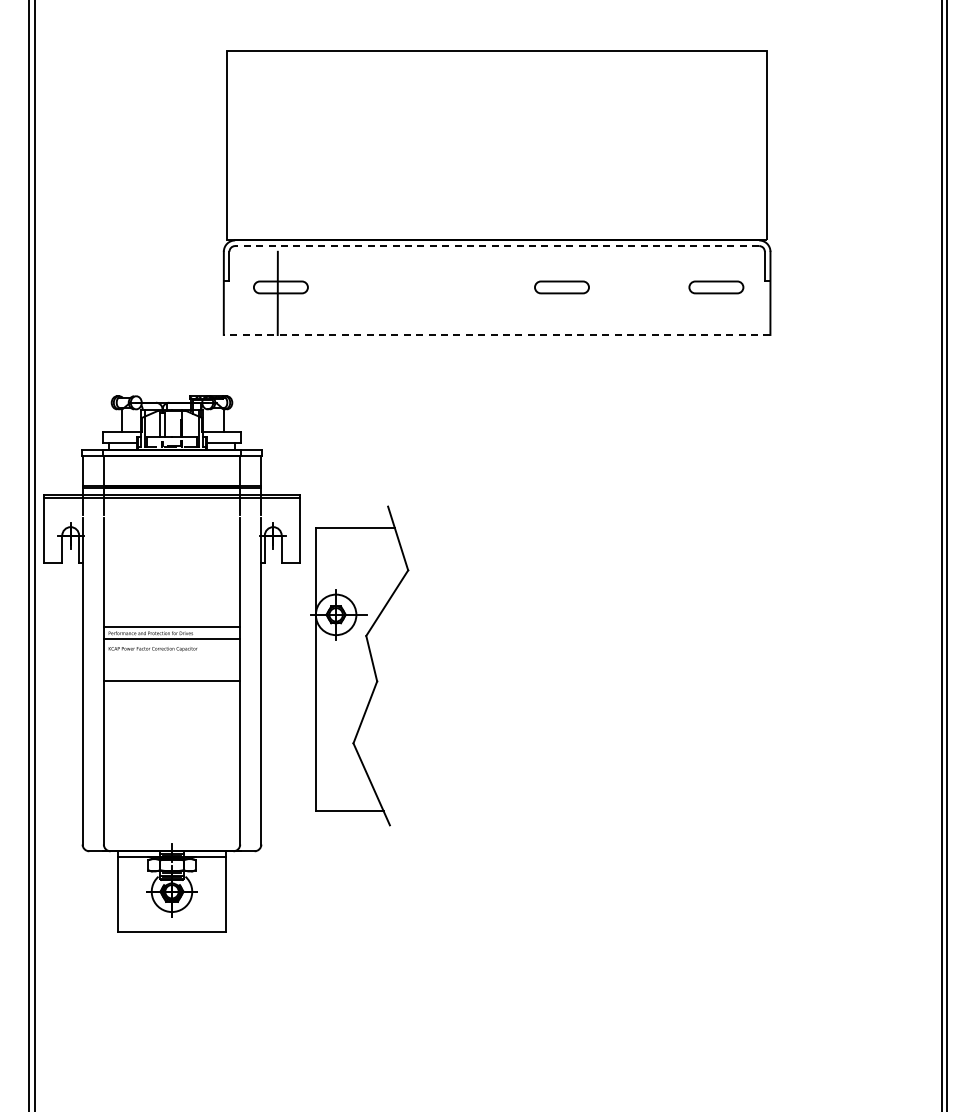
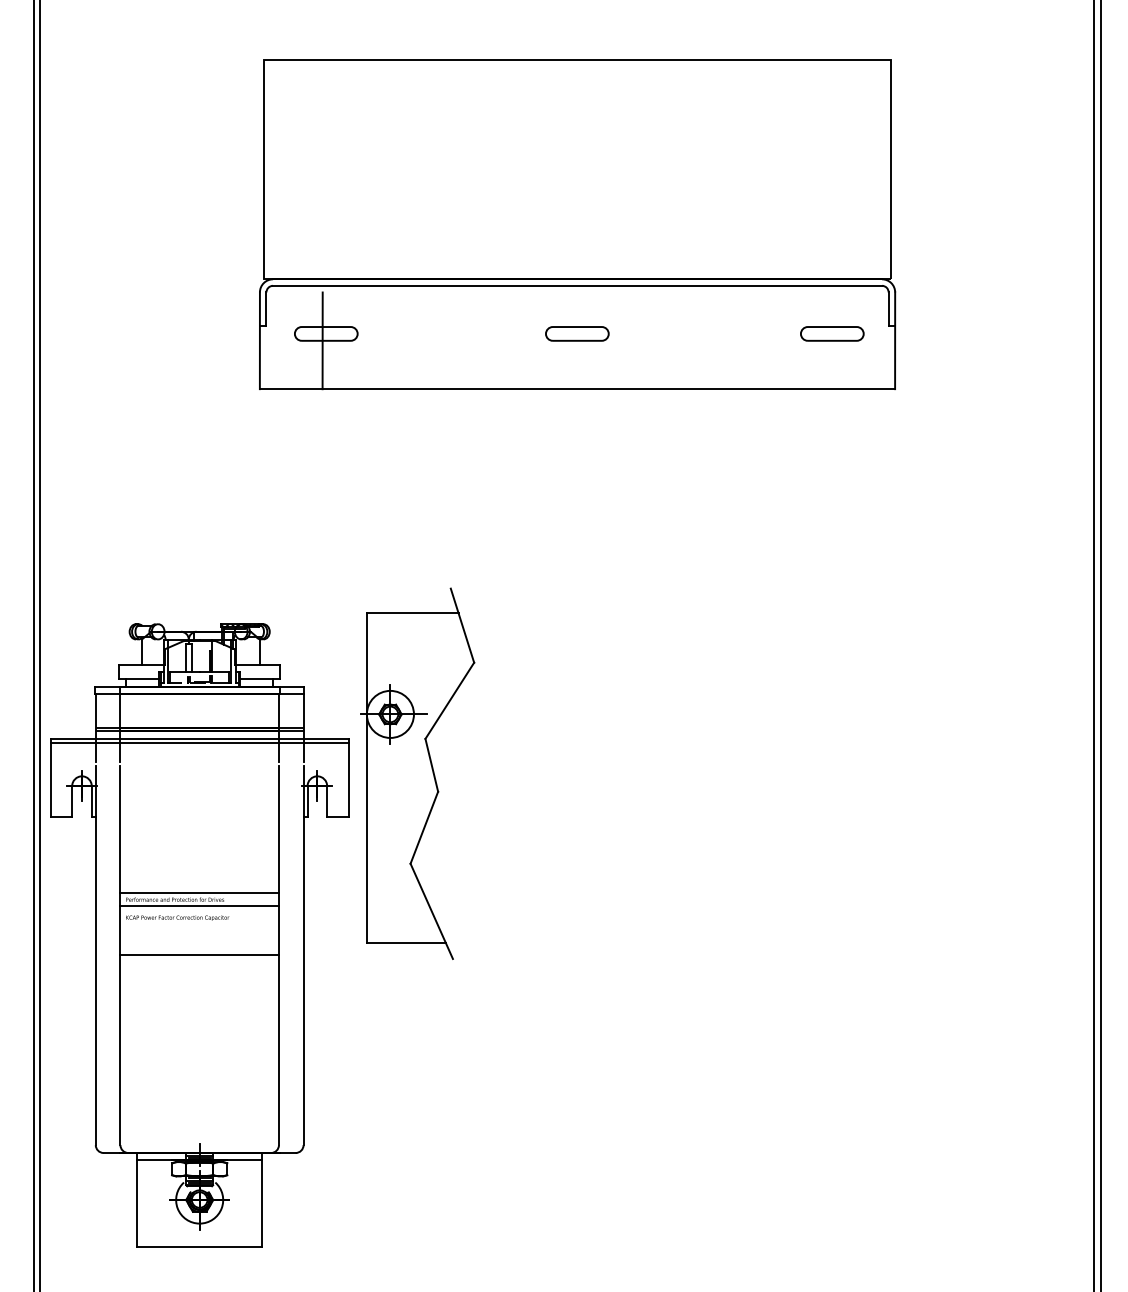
line: (496, 246) -> (576, 286), dashed -> solid
part: (561, 287) -> (576, 333), moved
line: (496, 334) -> (576, 388), dashed -> solid
part: (171, 663) -> (199, 934), moved

